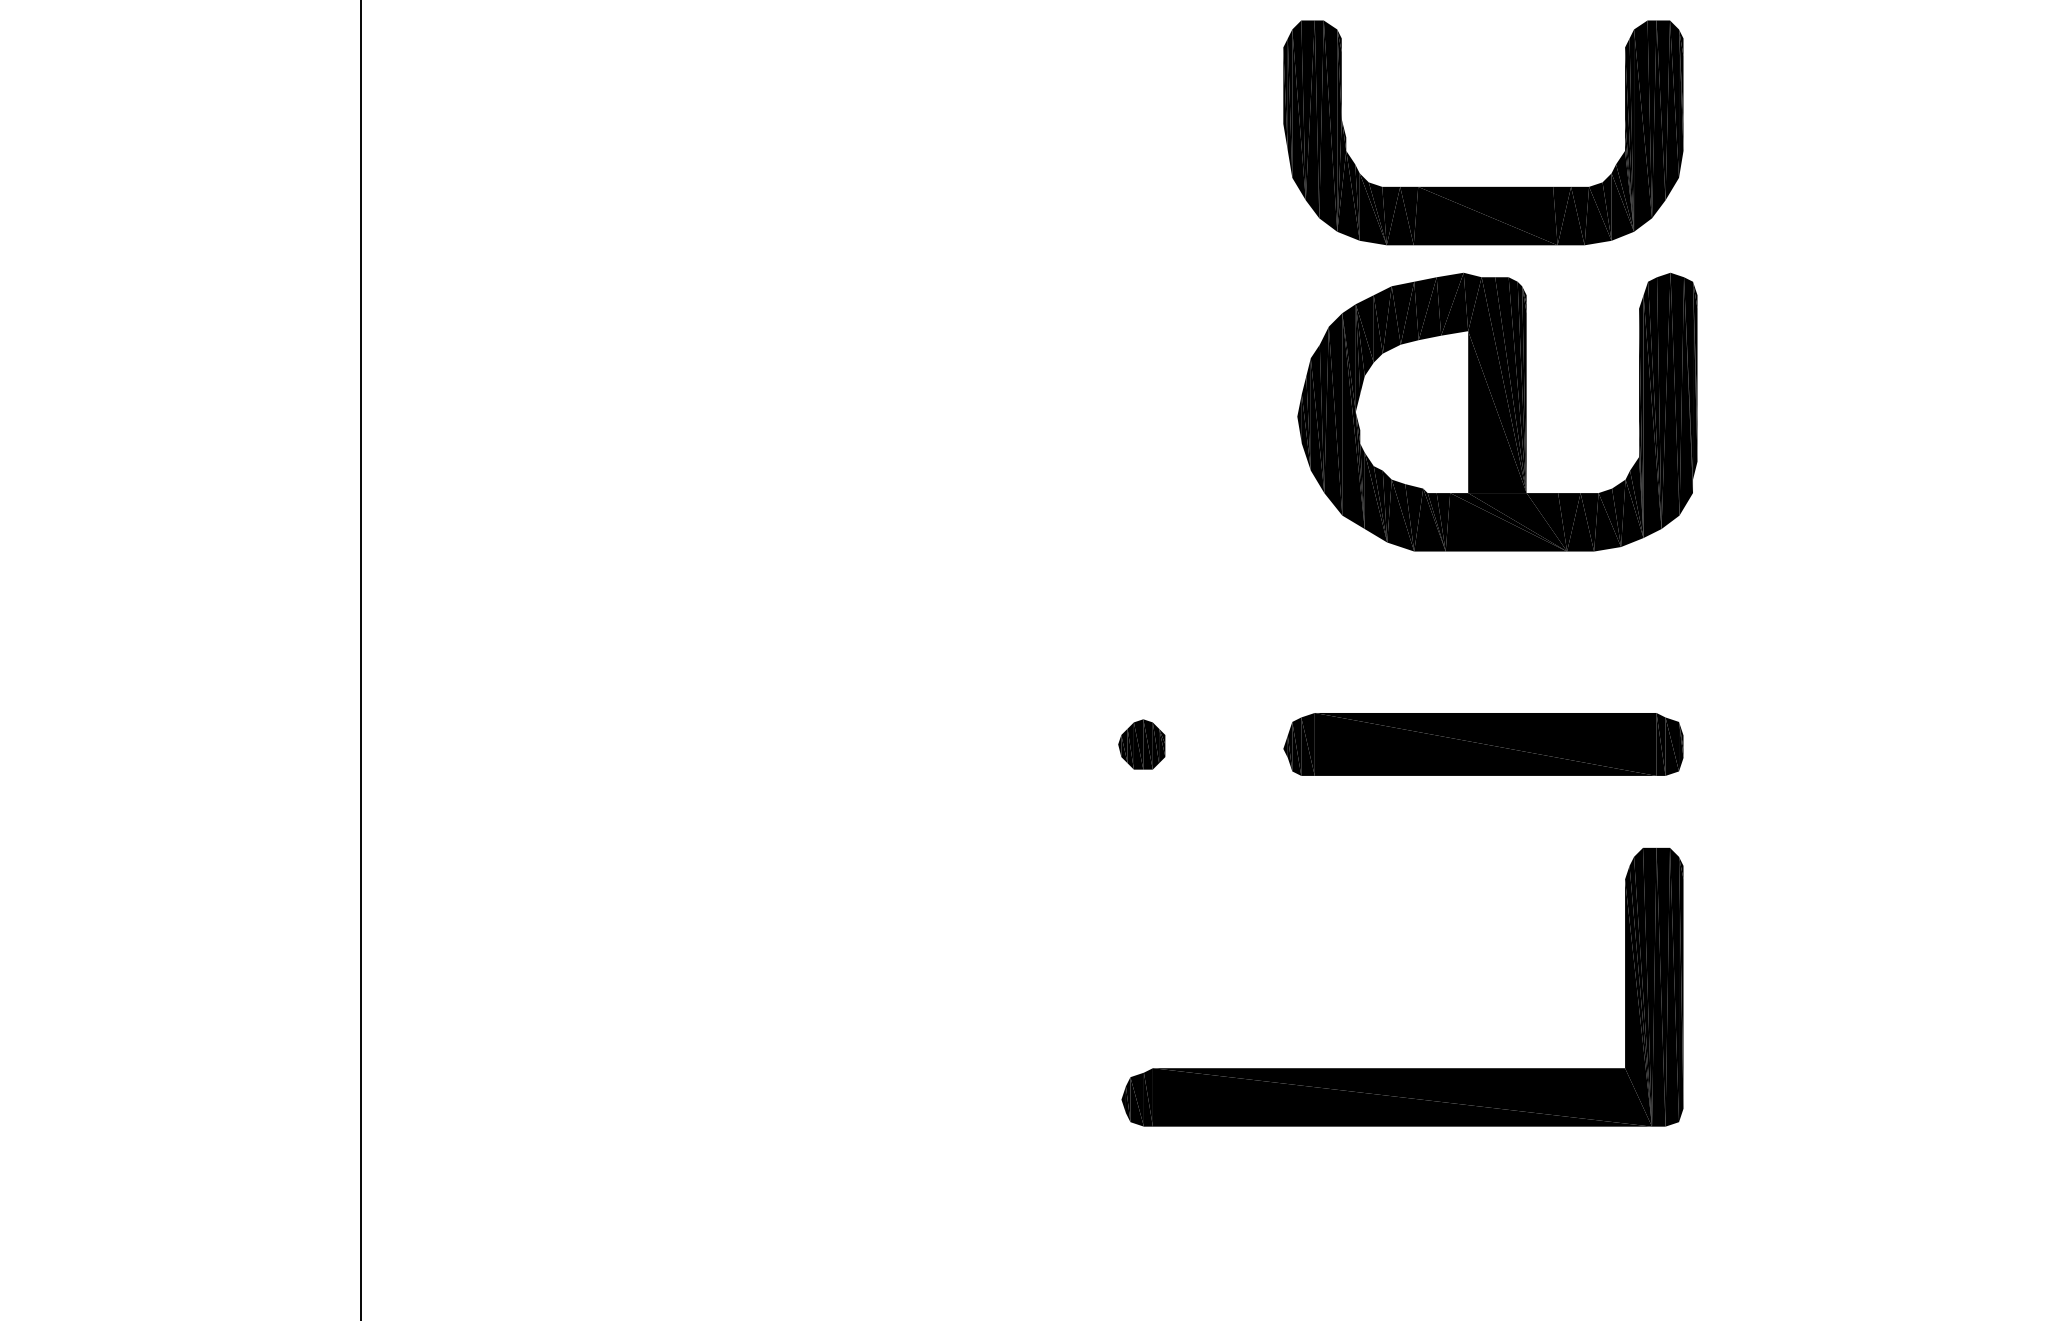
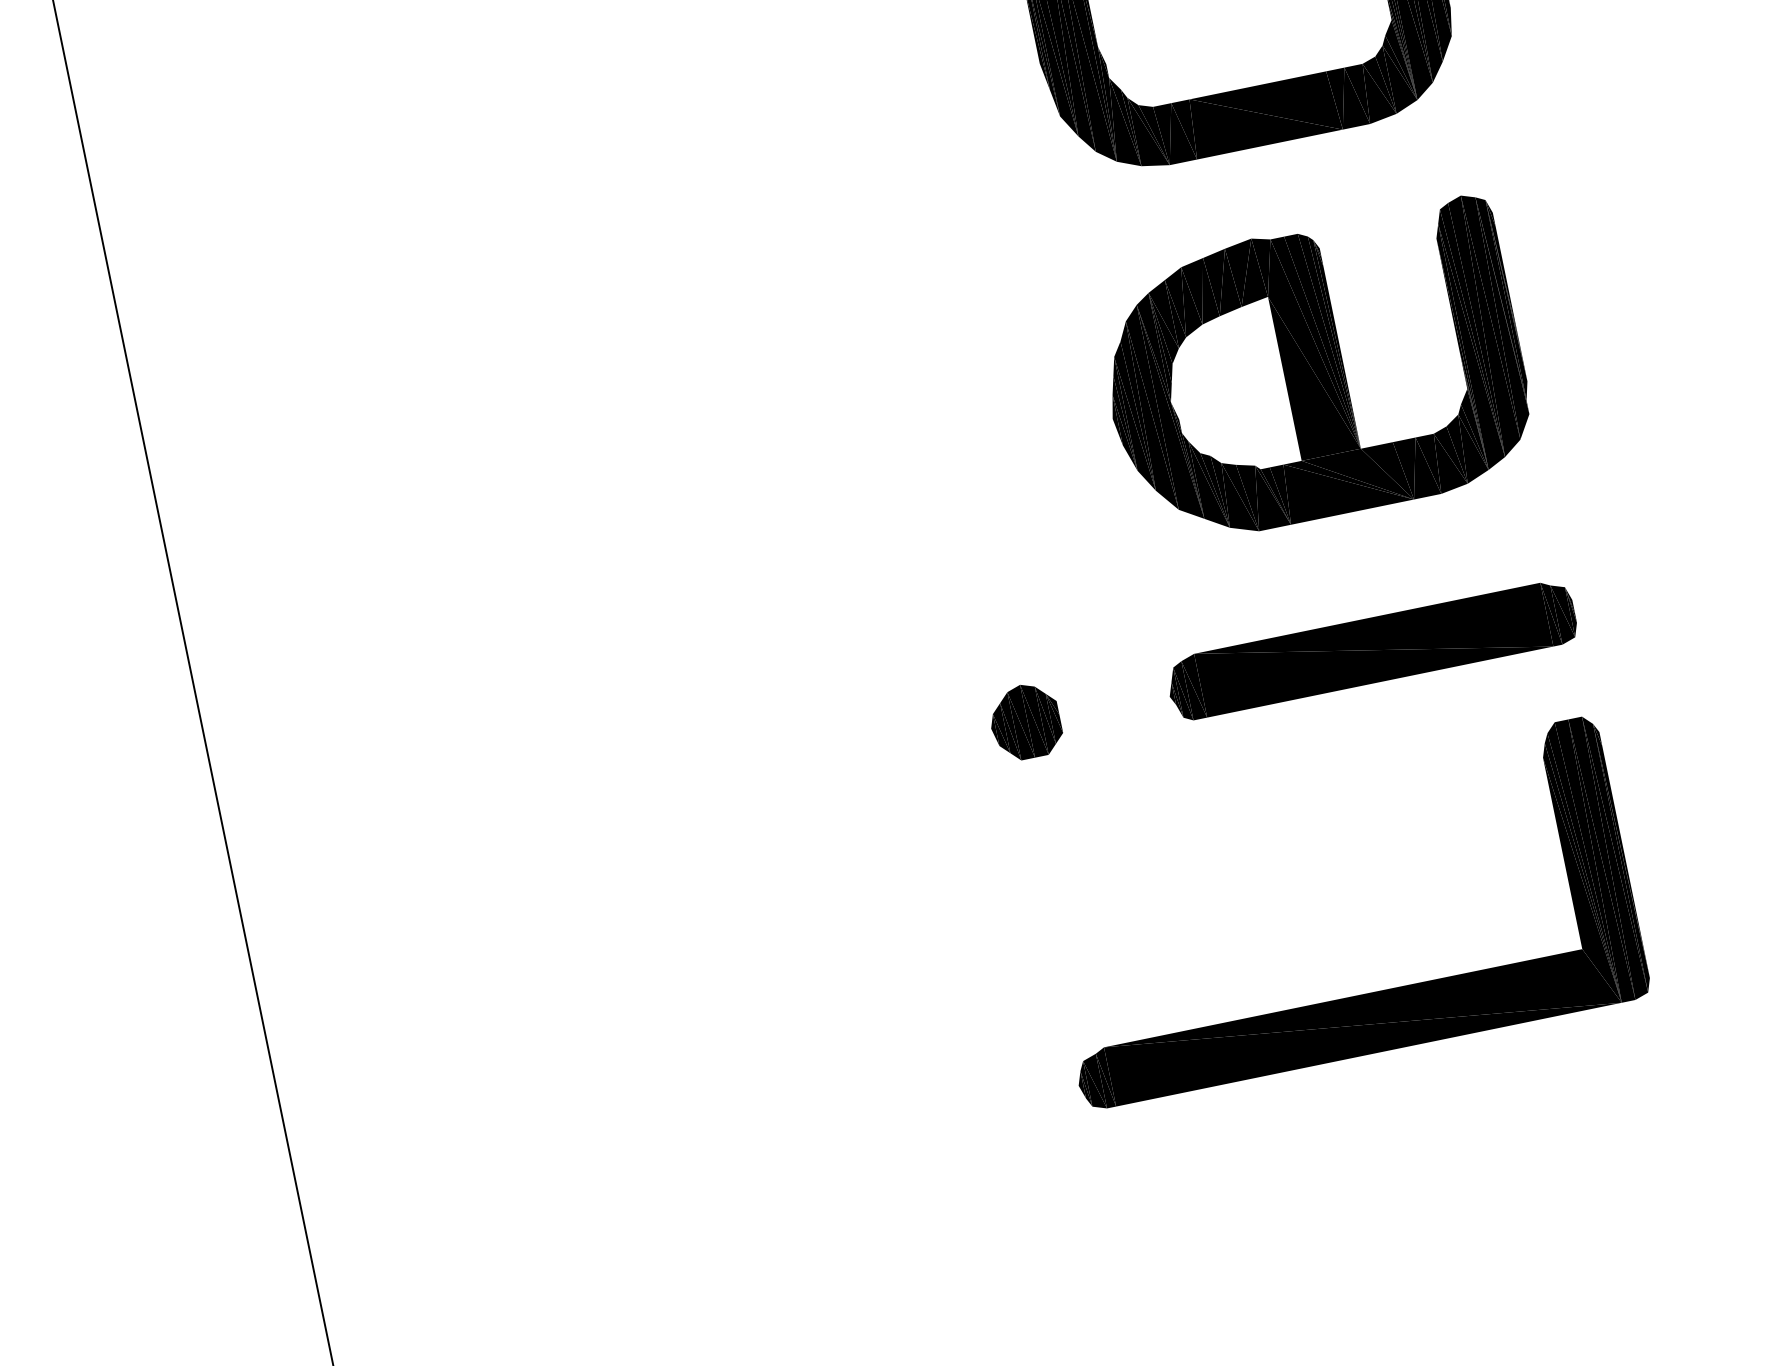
part: (1497, 411) -> (1314, 372), moved
part: (1141, 744) -> (1025, 721), size x1.43

